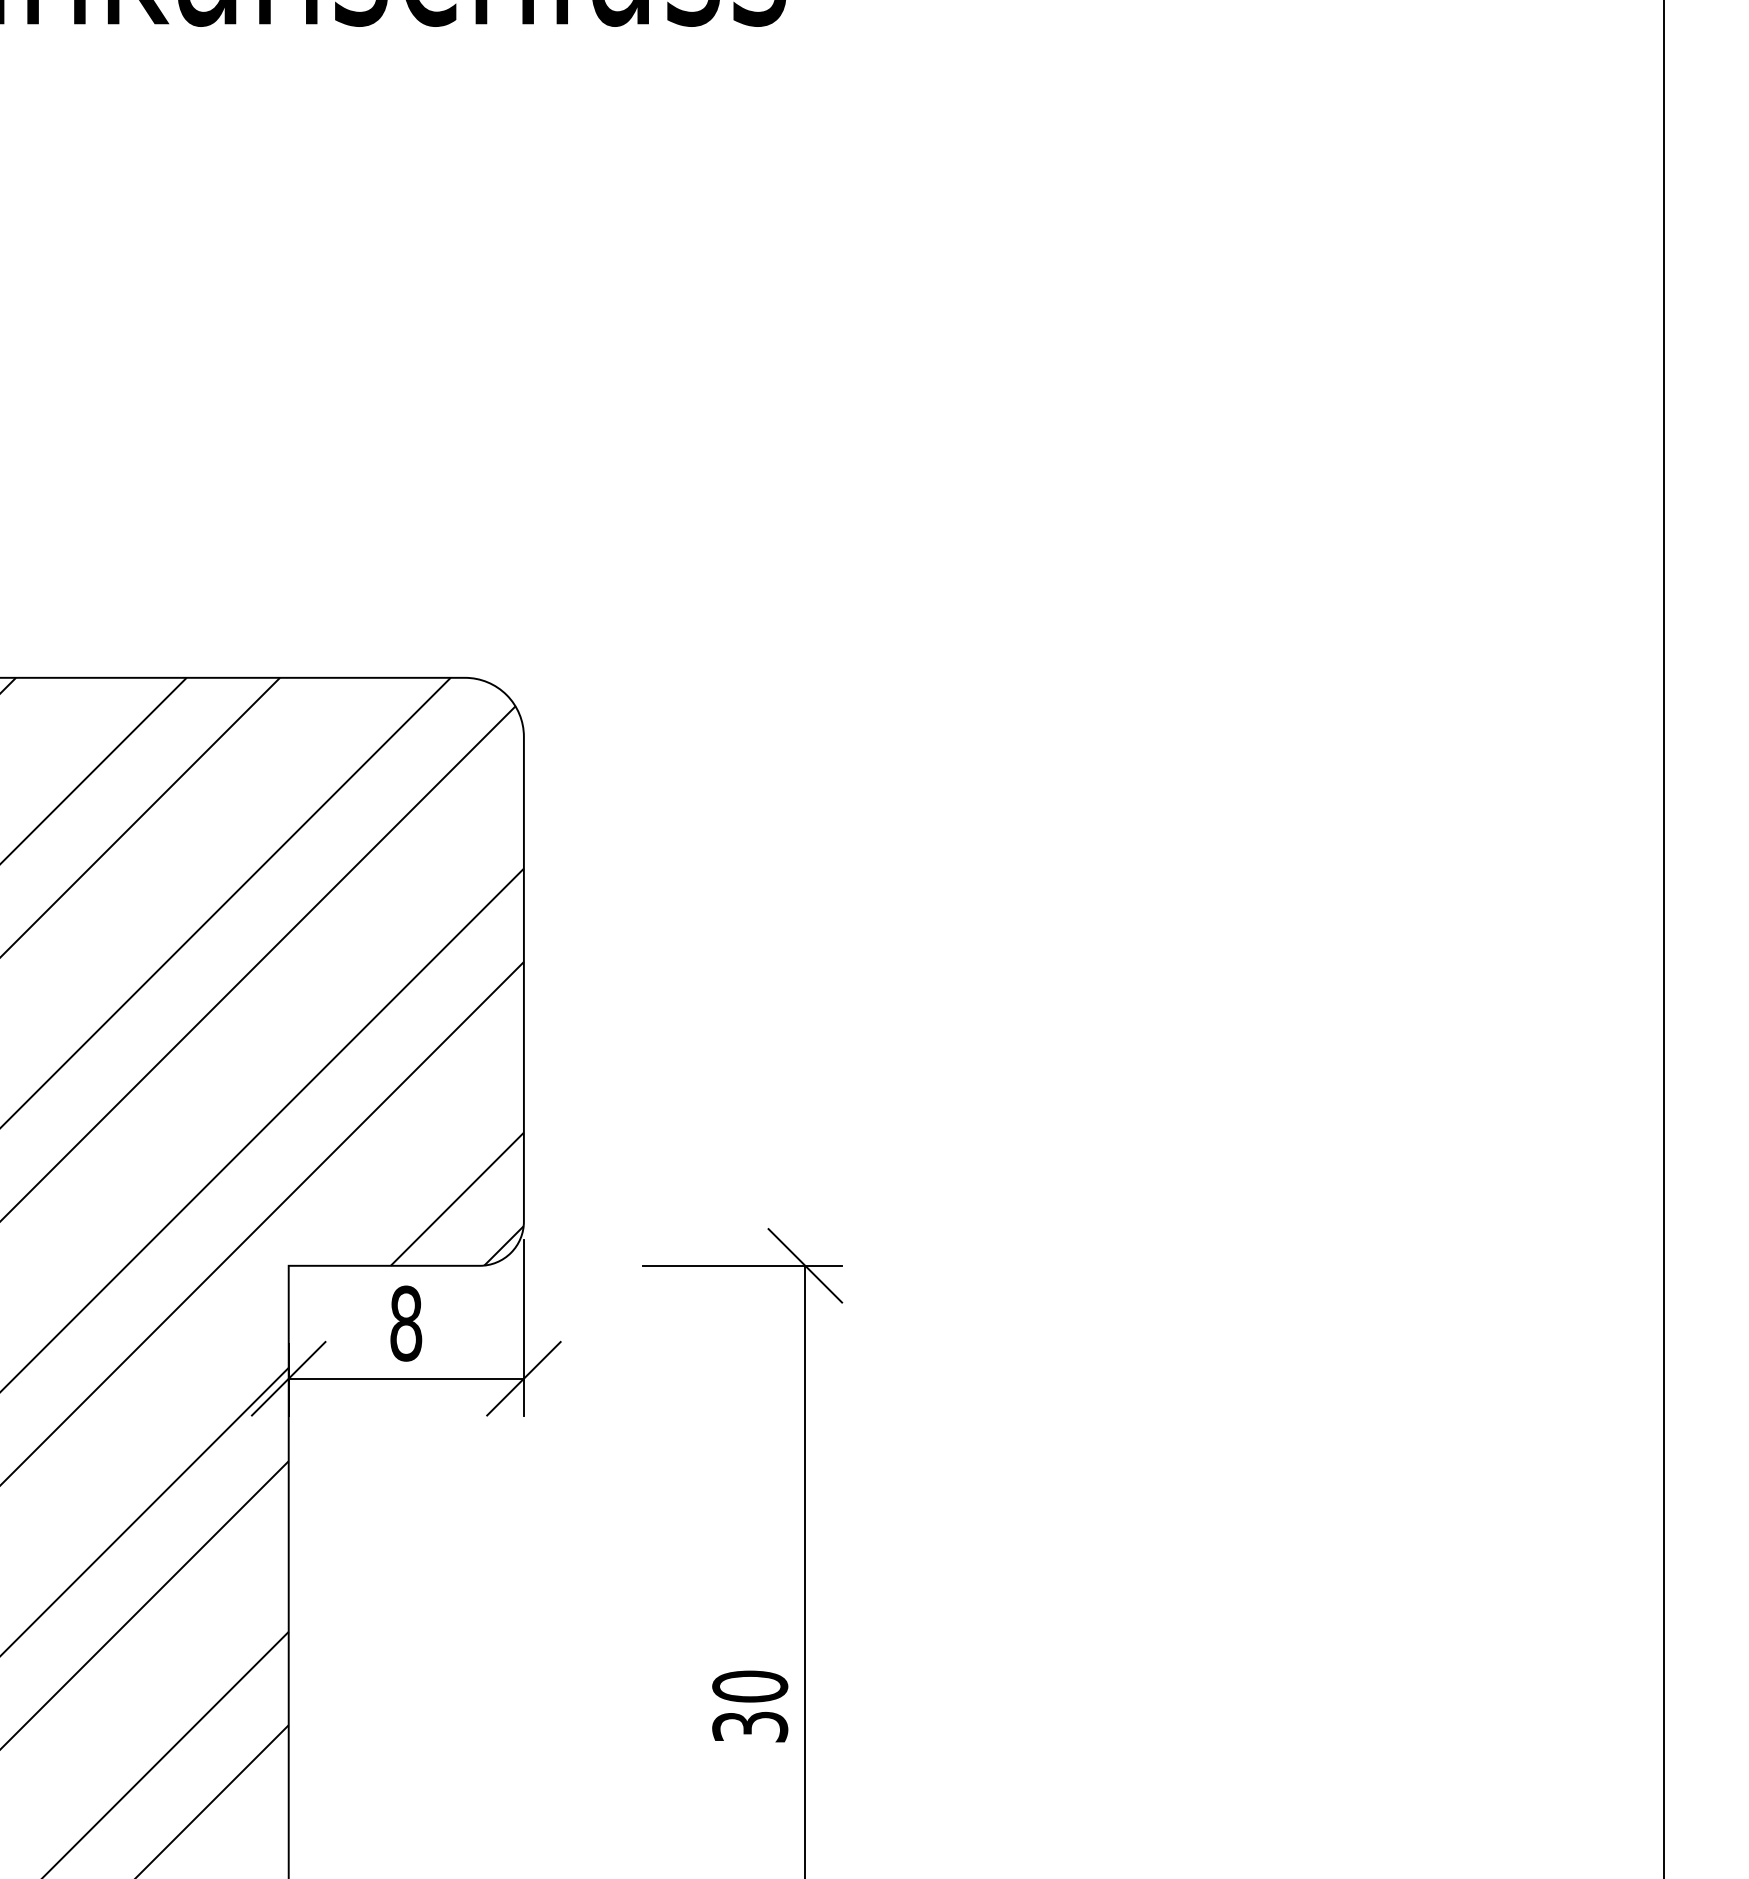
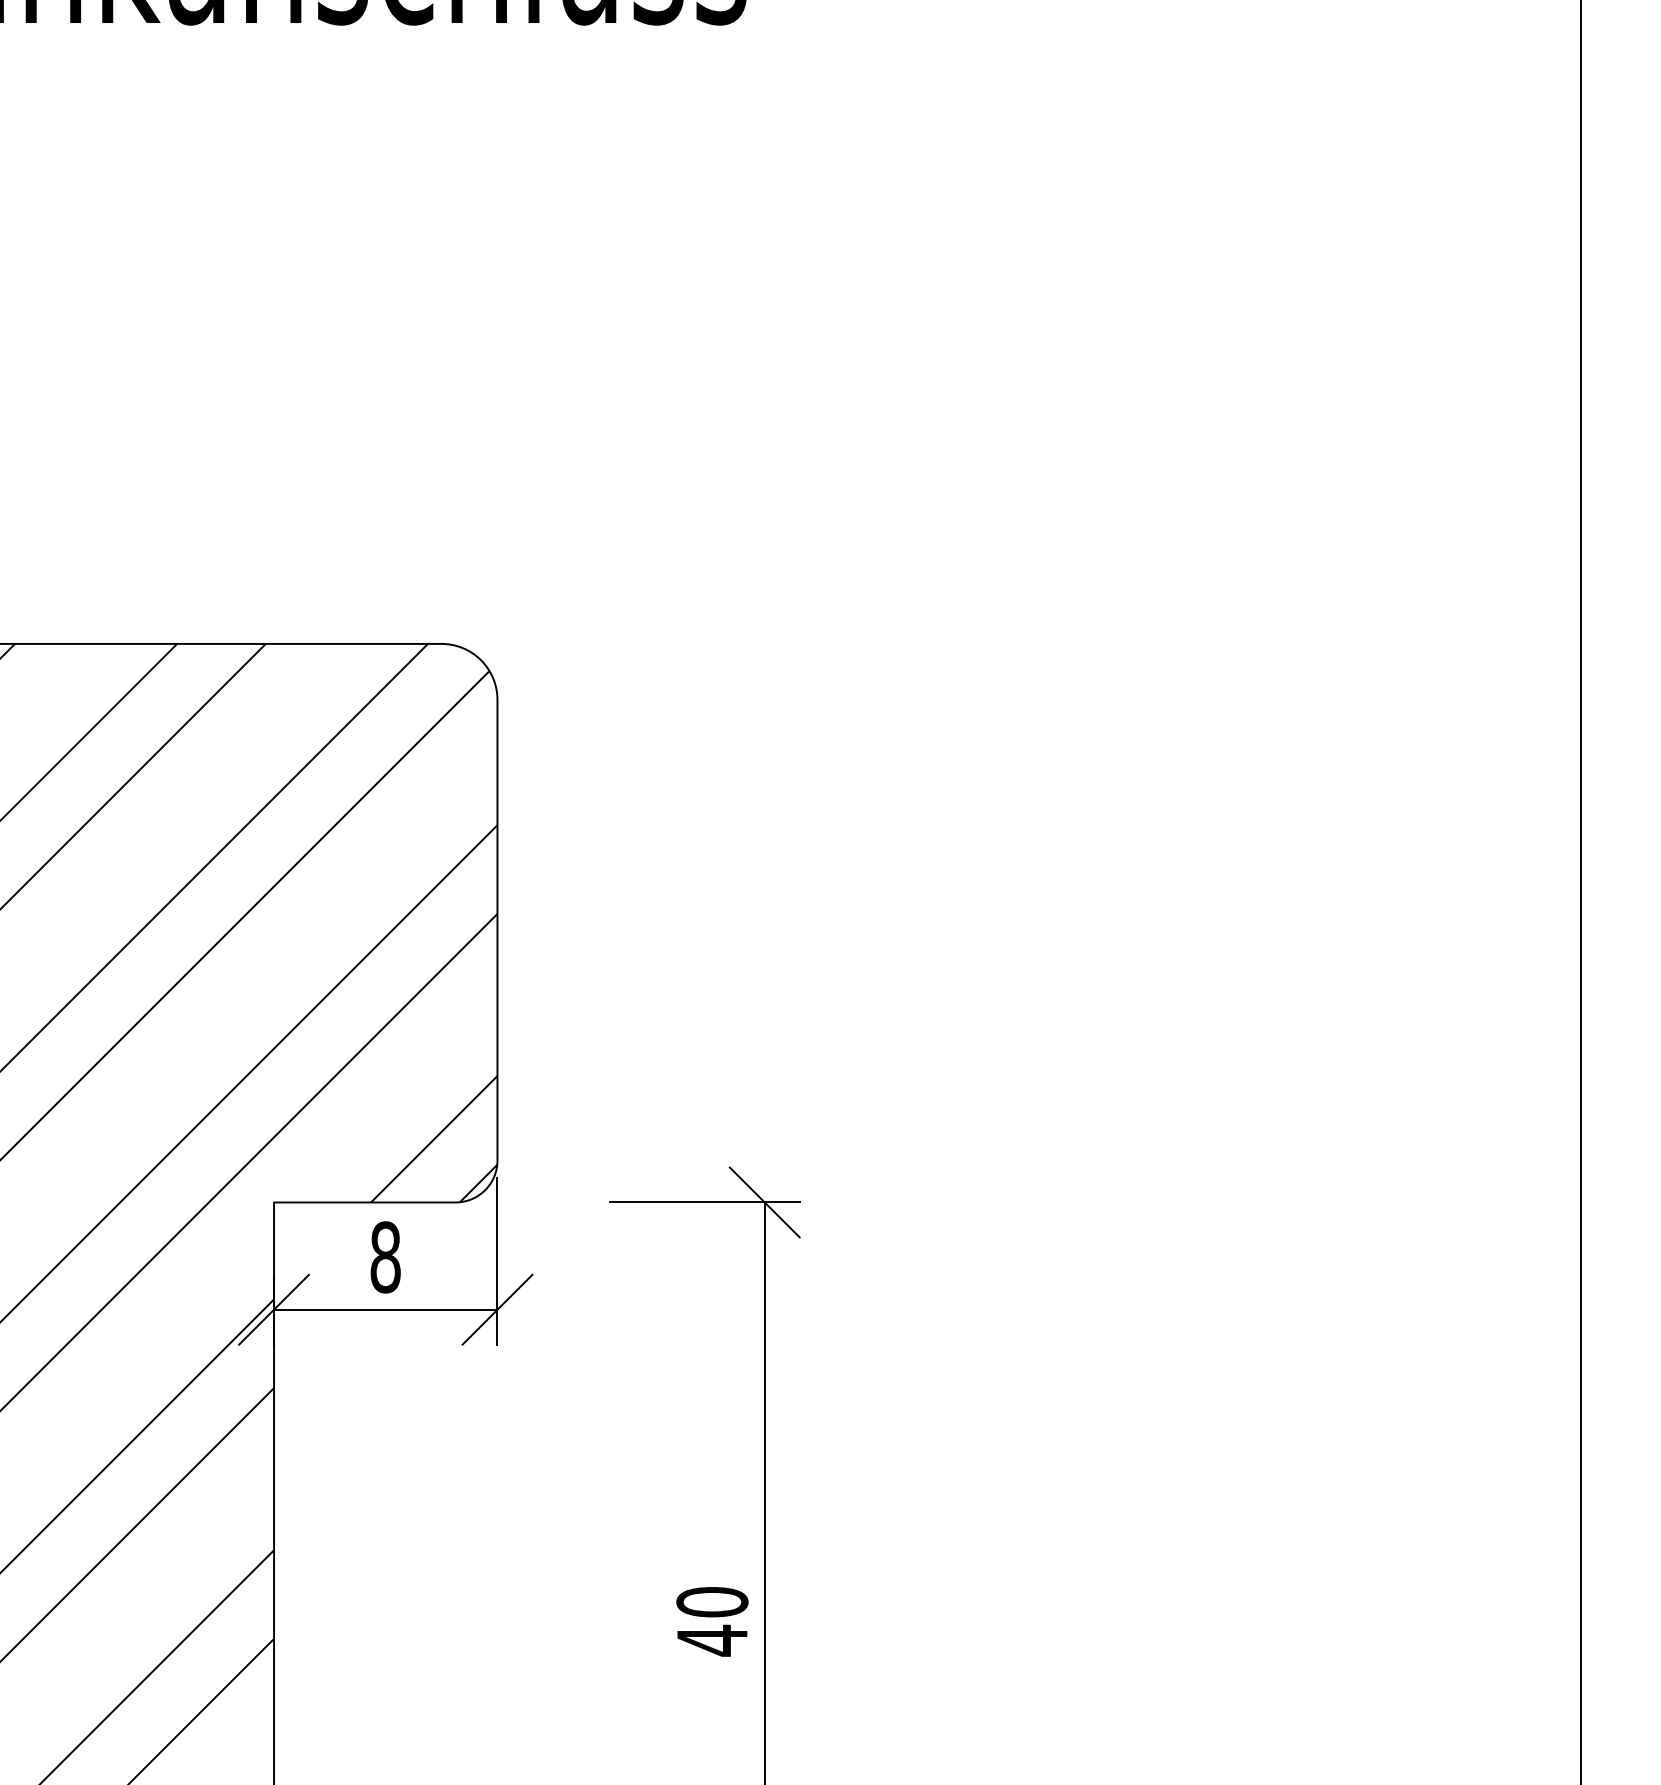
text: (750, 1726) -> (712, 1640), 30 -> 40

